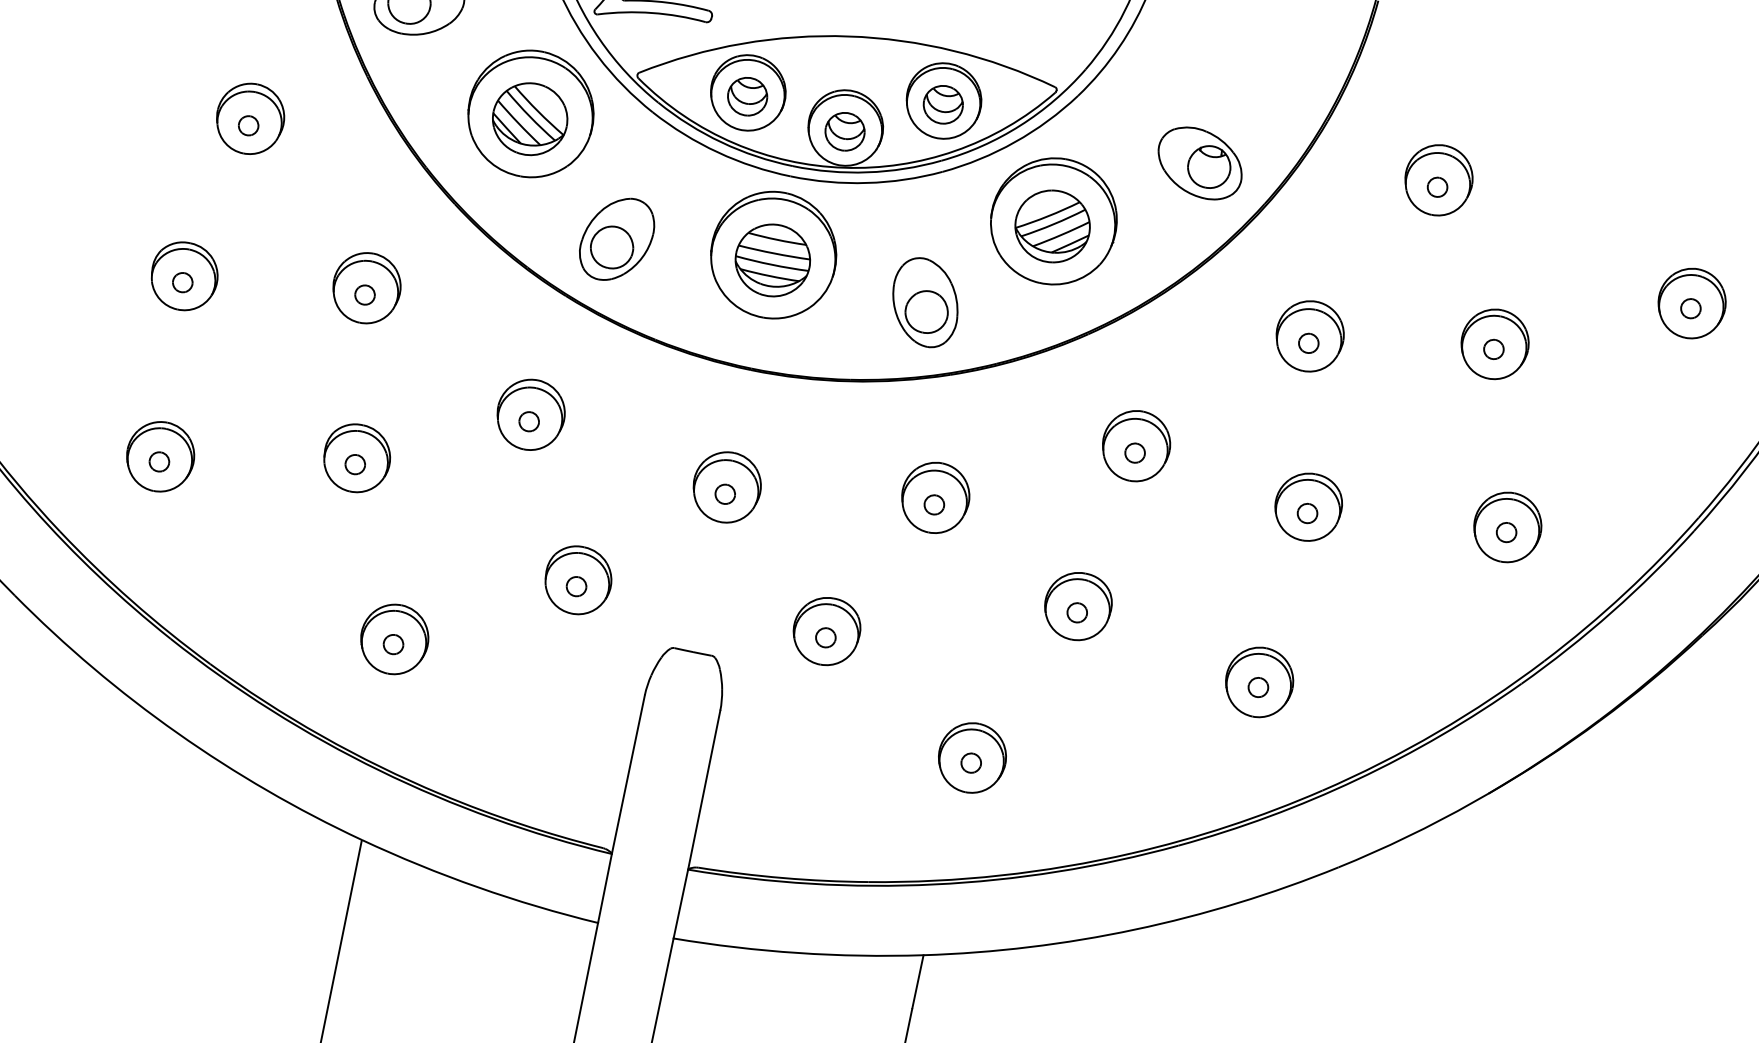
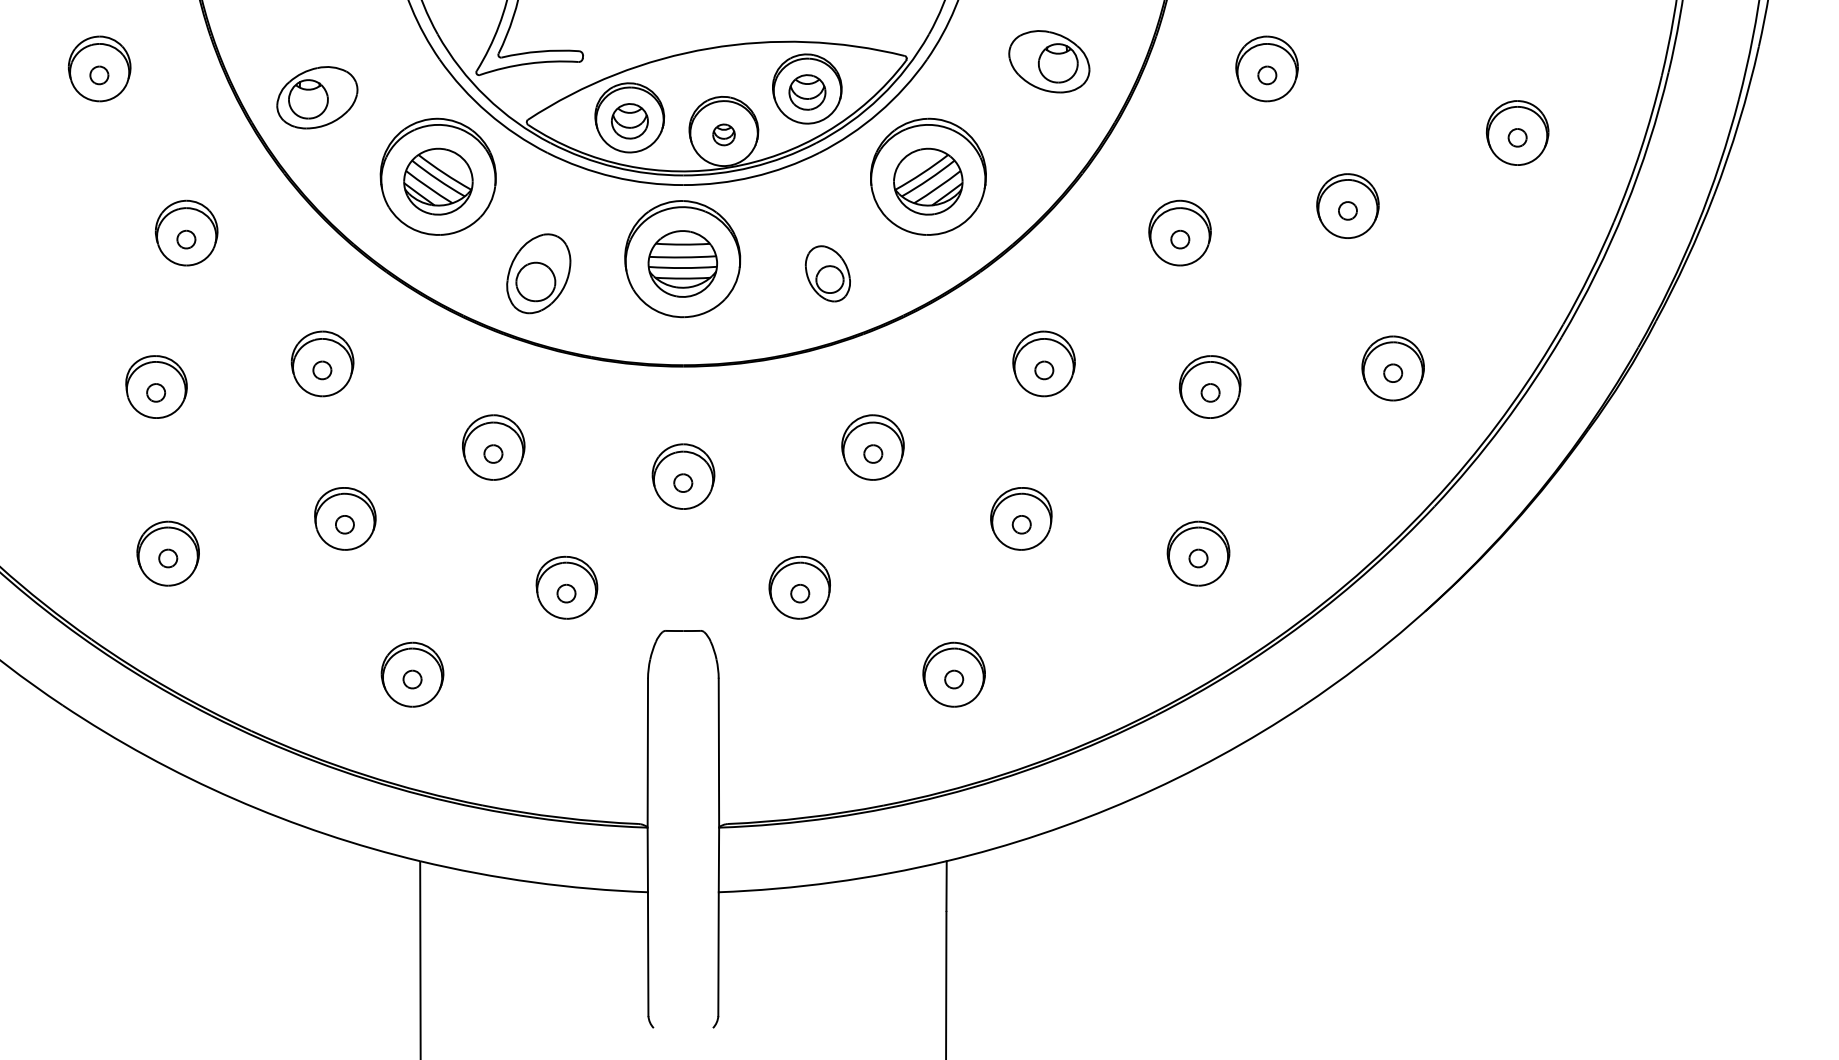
part: (844, 131) -> (723, 134), size x0.6
part: (1200, 163) -> (1049, 61), moved
part: (925, 302) -> (827, 273), size x0.7

